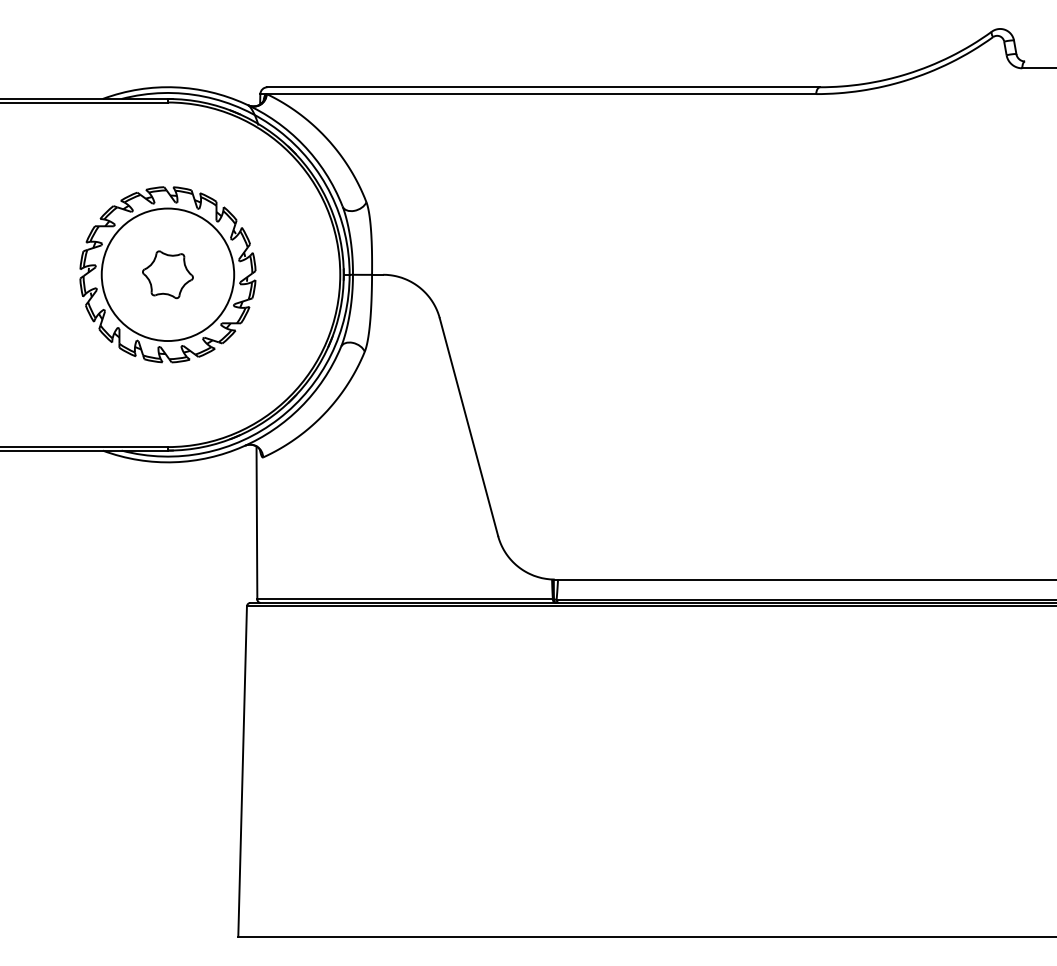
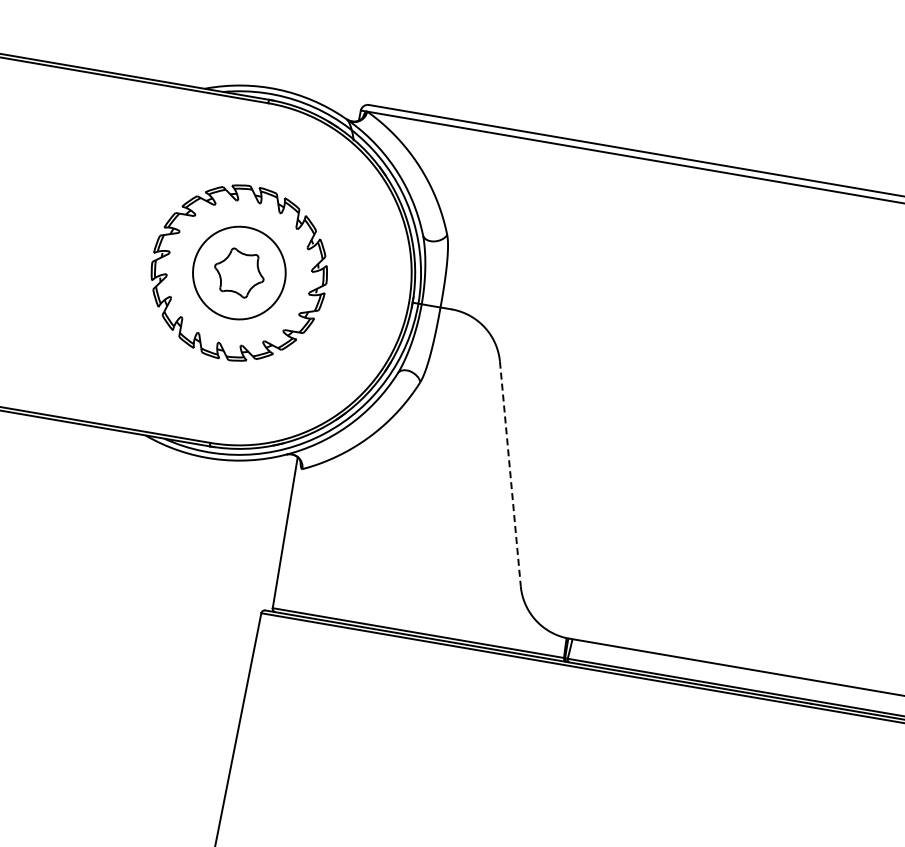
circle: (167, 274) -> (238, 272), size x0.7
line: (468, 427) -> (509, 474), solid -> dashed

